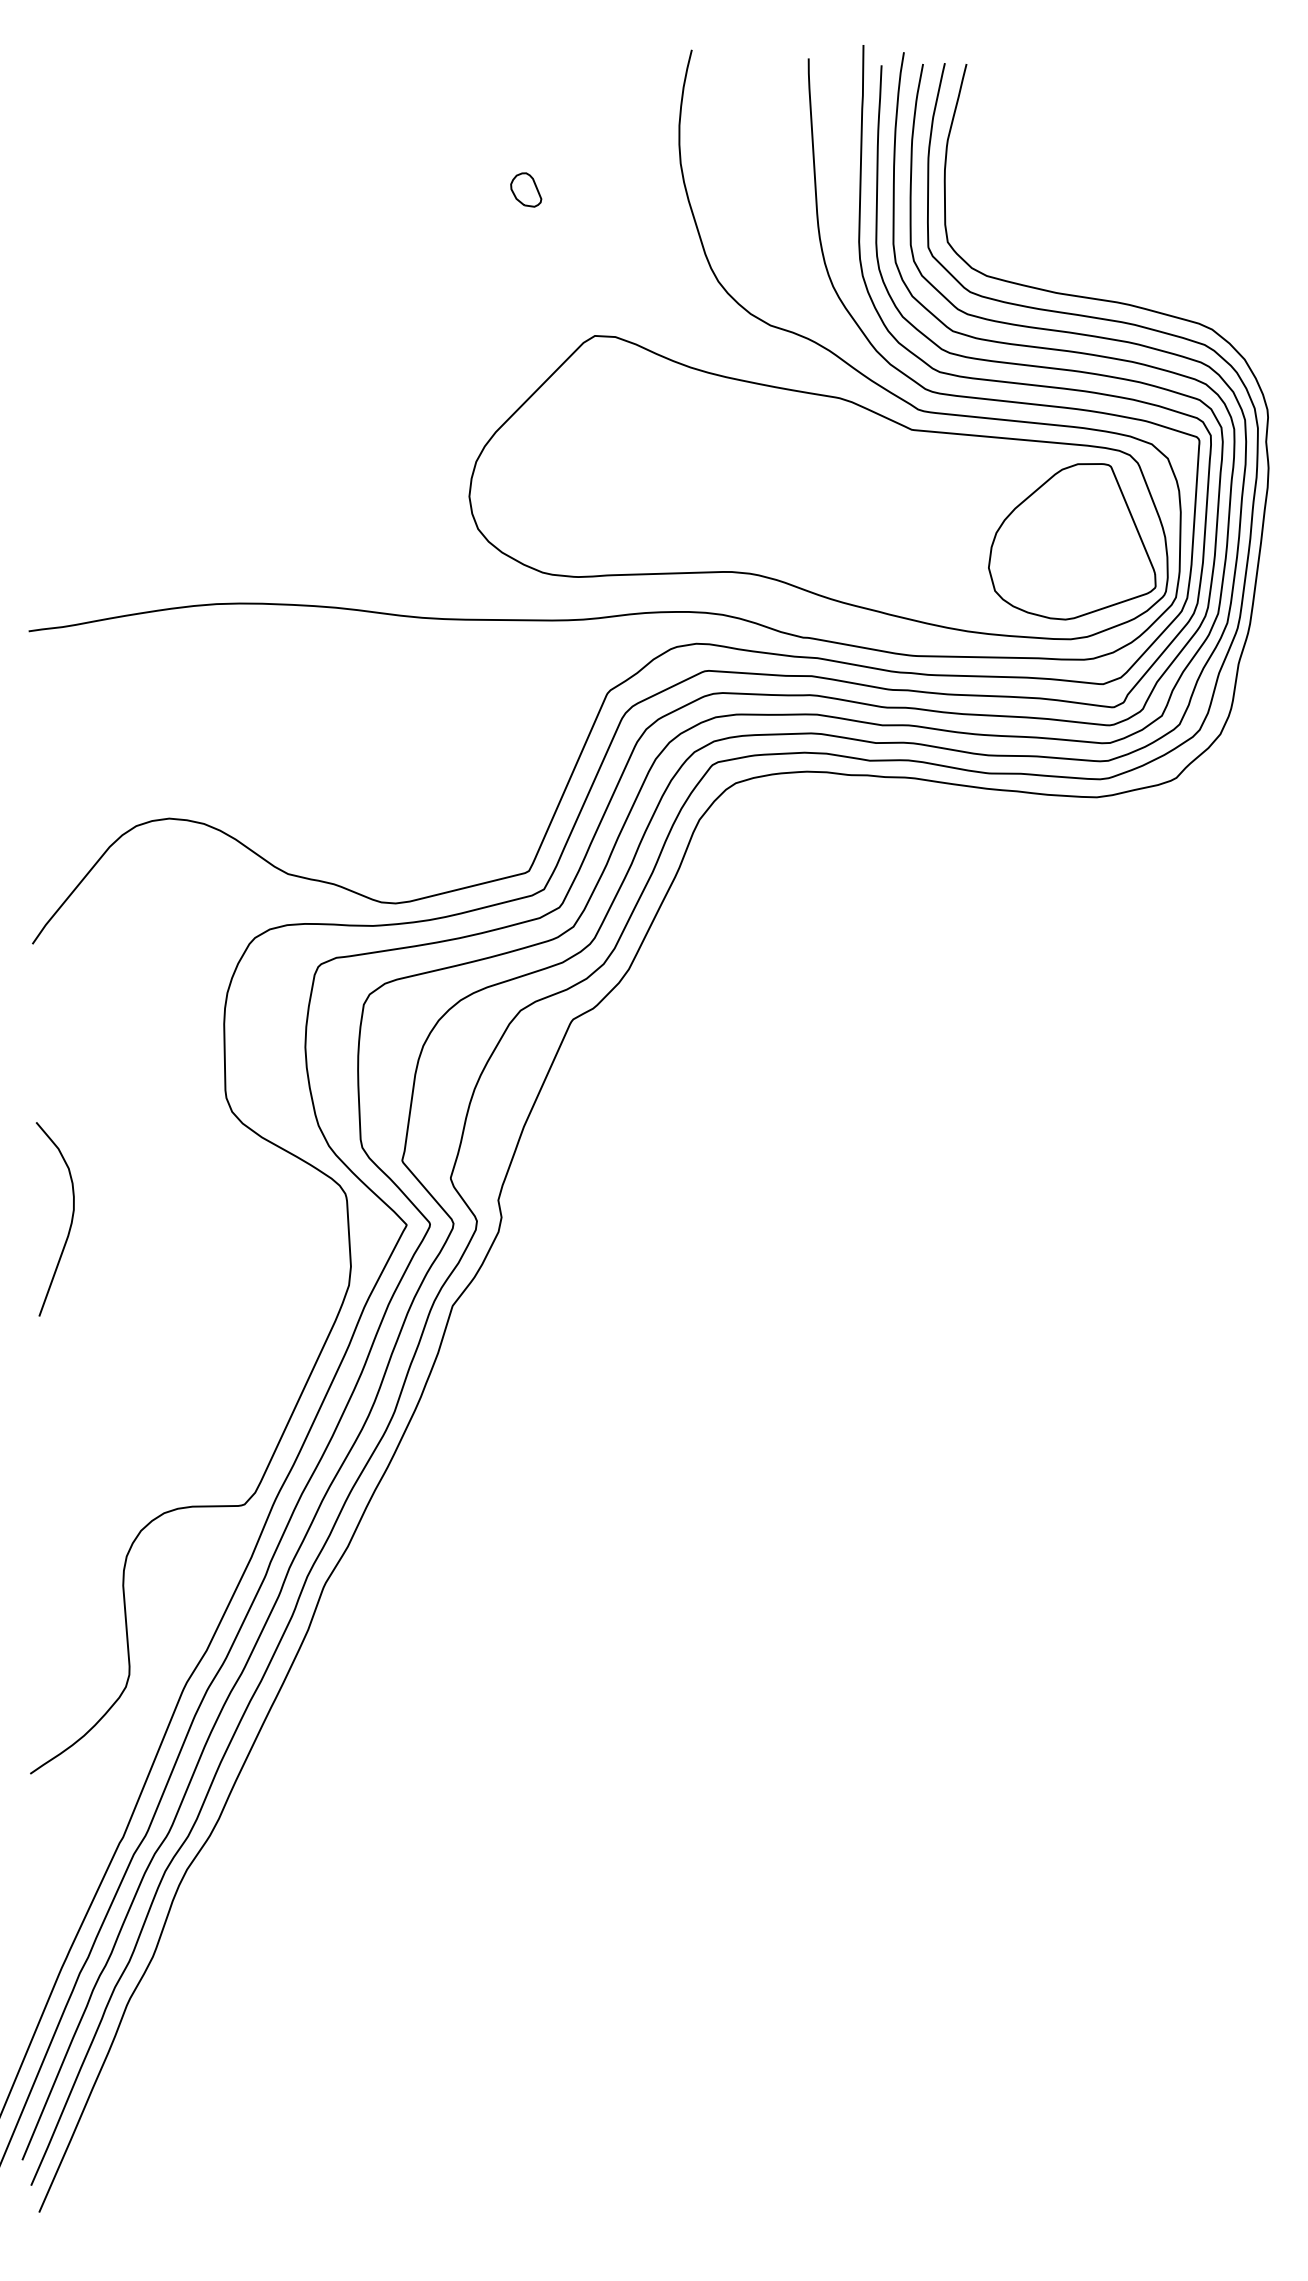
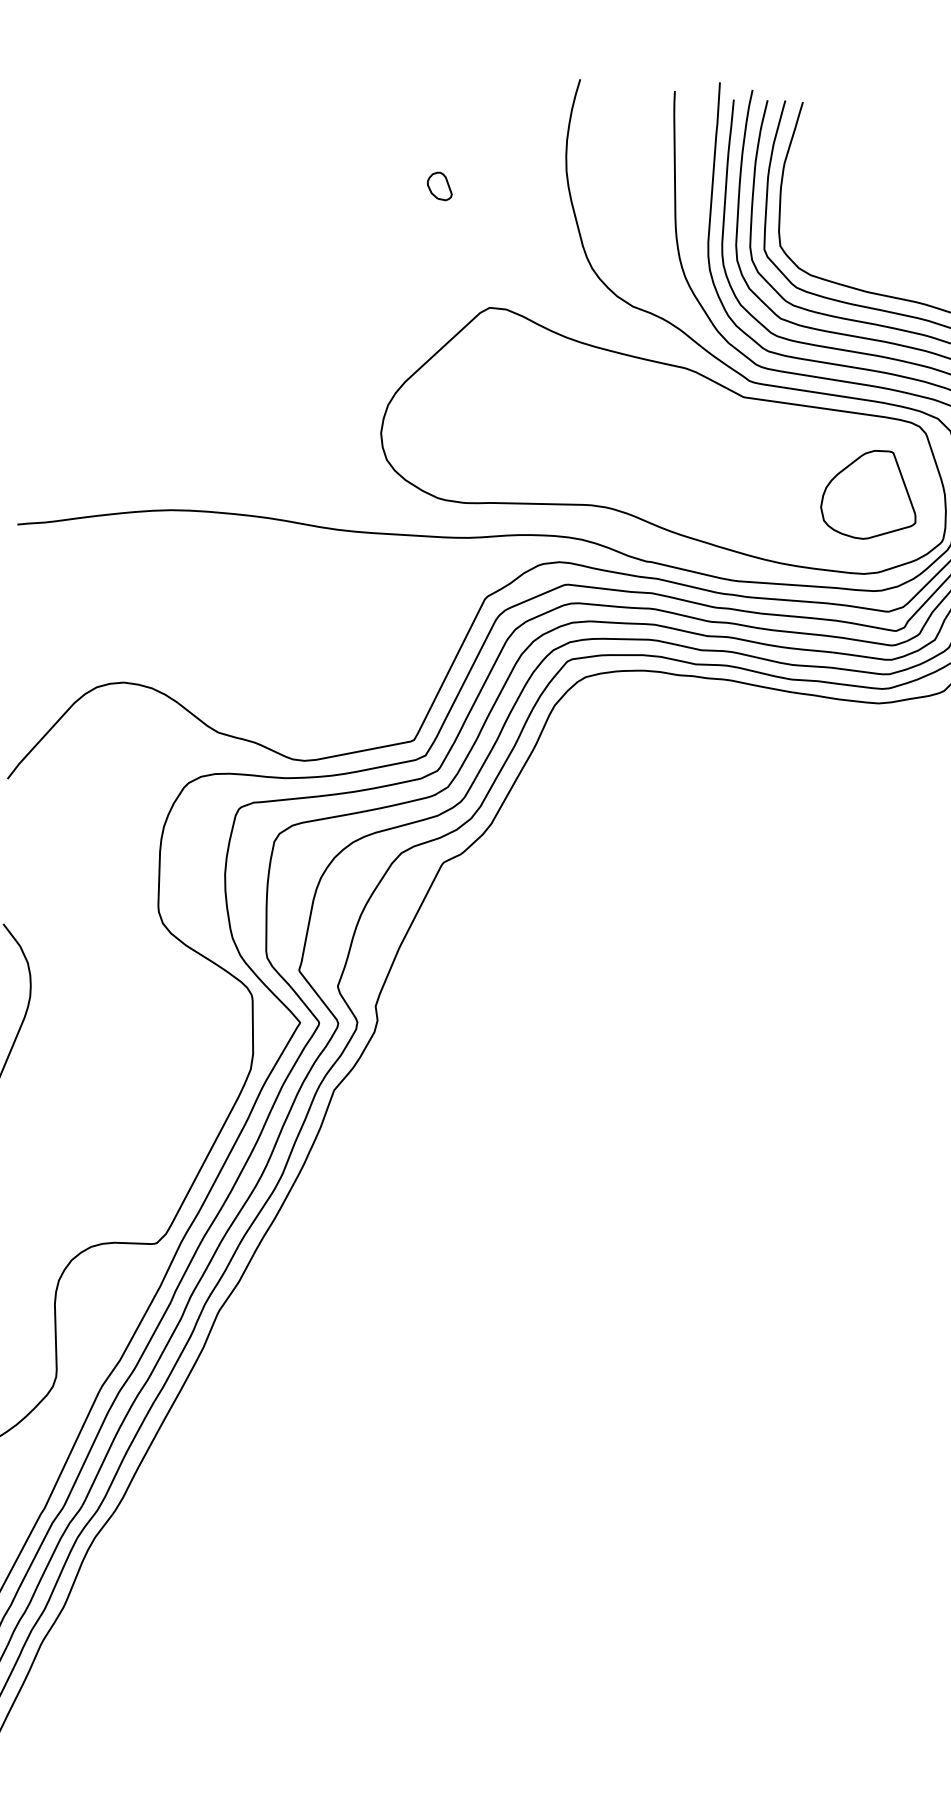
part: (1072, 541) -> (869, 494), size x0.7

